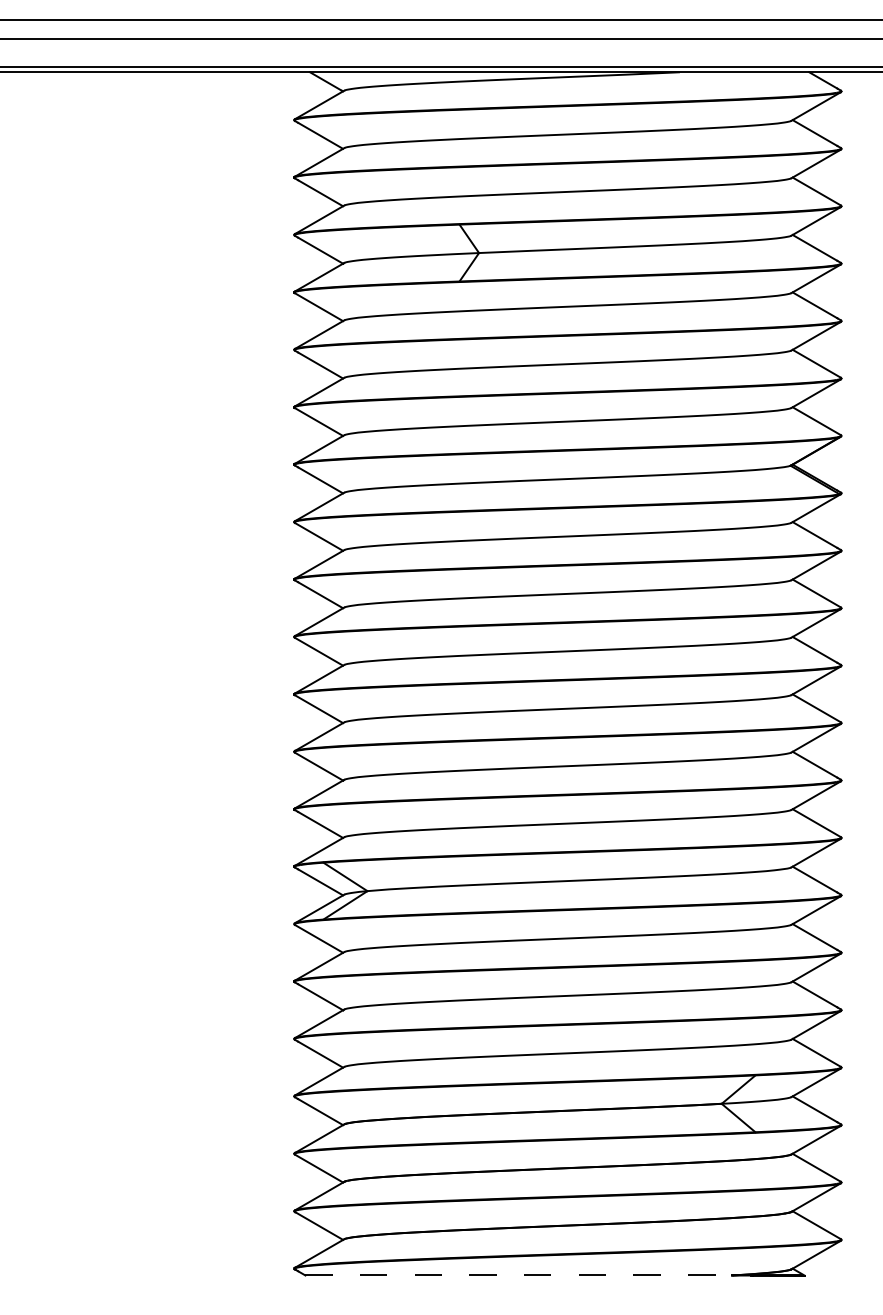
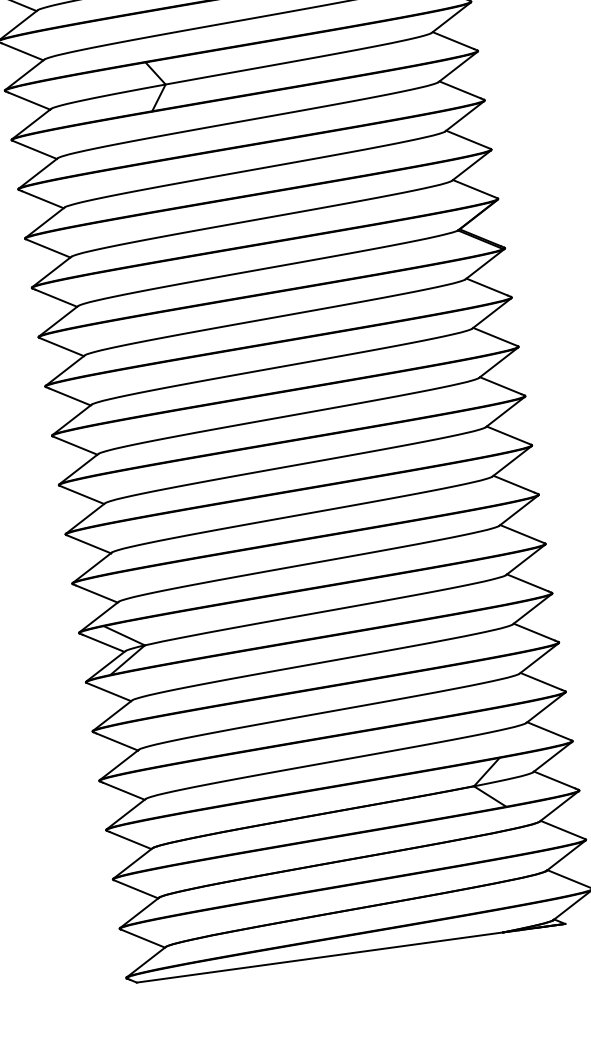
line: (519, 1275) -> (320, 957), dashed -> solid

